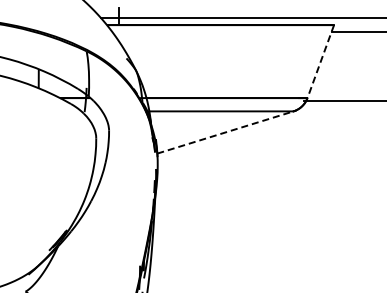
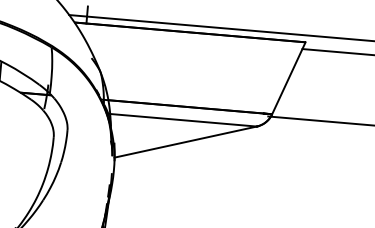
line: (320, 61) -> (288, 78), dashed -> solid
line: (225, 132) -> (185, 142), dashed -> solid

